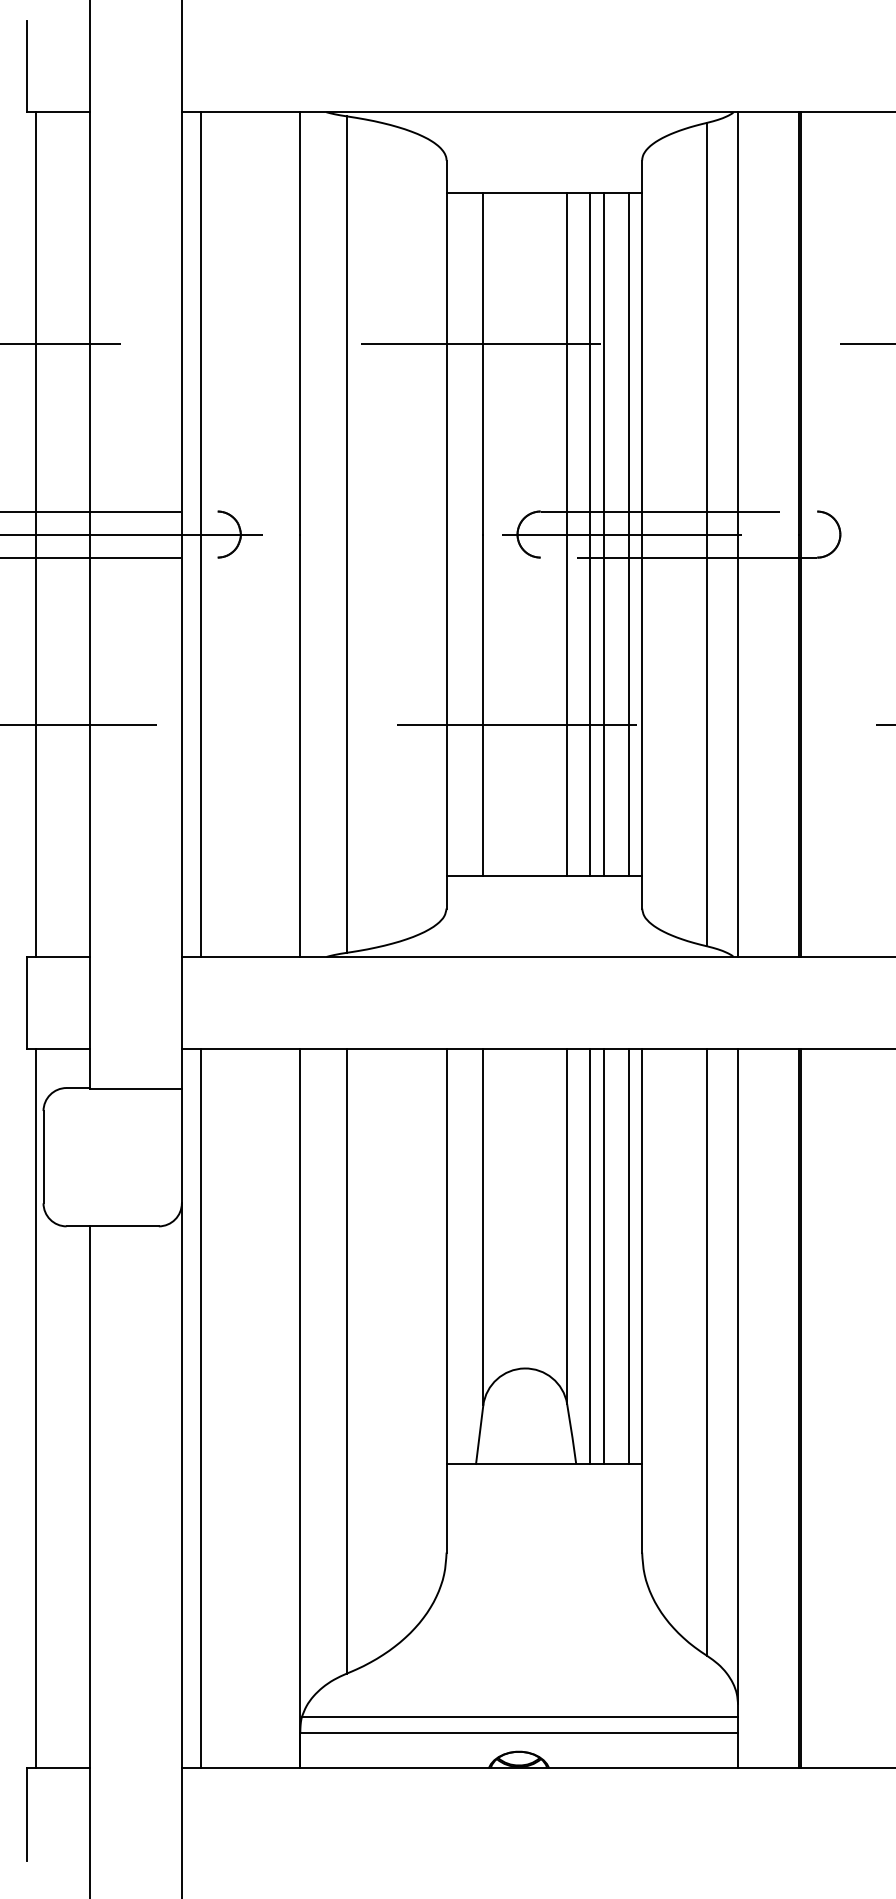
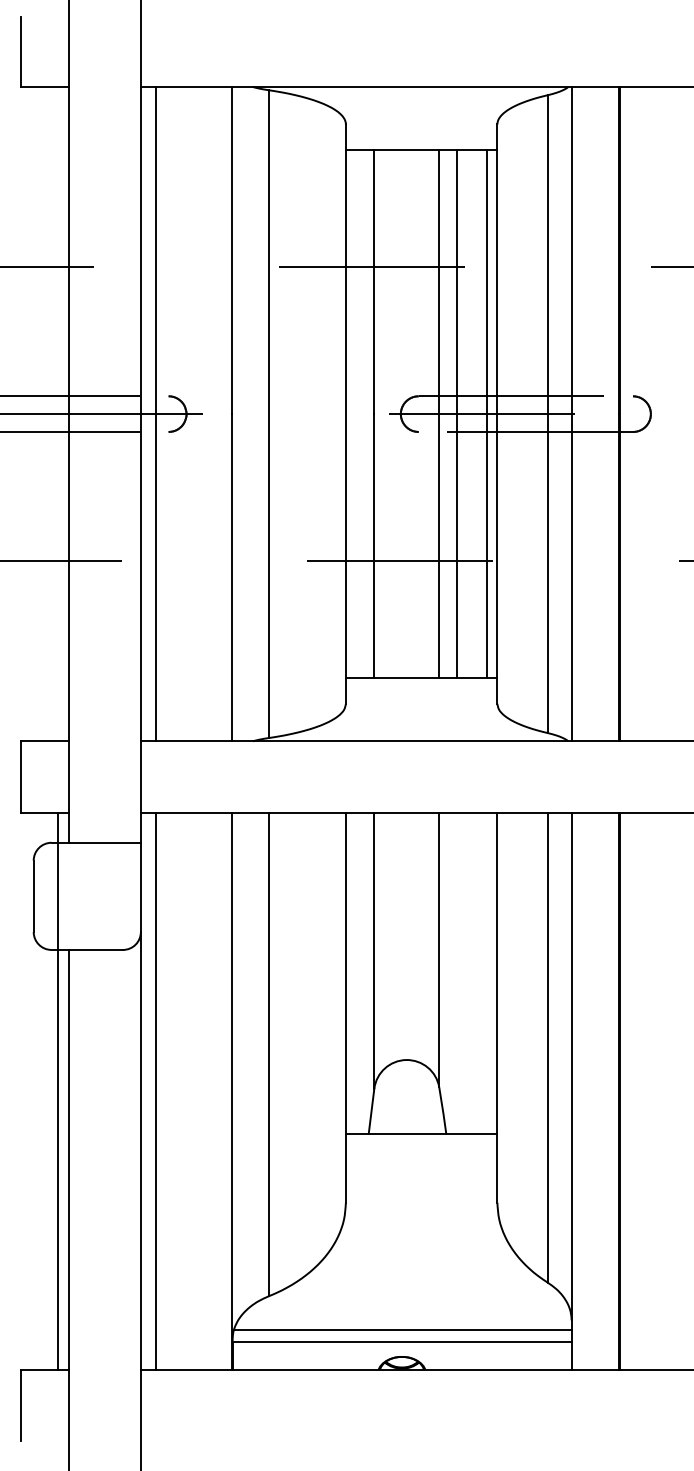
line: (35, 533) -> (27, 413), removed
line: (603, 533) -> (467, 413), removed
line: (590, 1256) -> (457, 973), removed
line: (603, 1256) -> (467, 973), removed
line: (628, 1256) -> (486, 973), removed
line: (35, 1407) -> (57, 1090), moved

